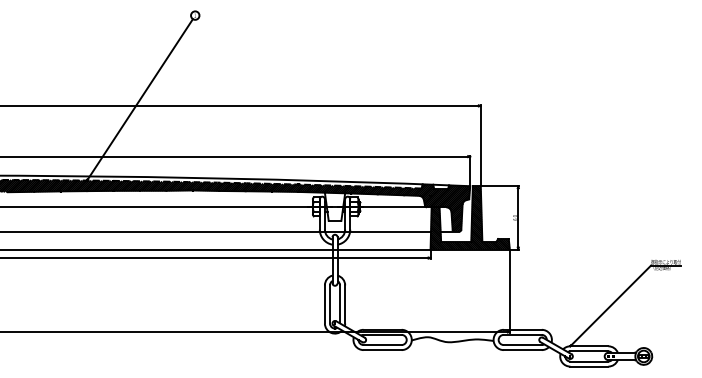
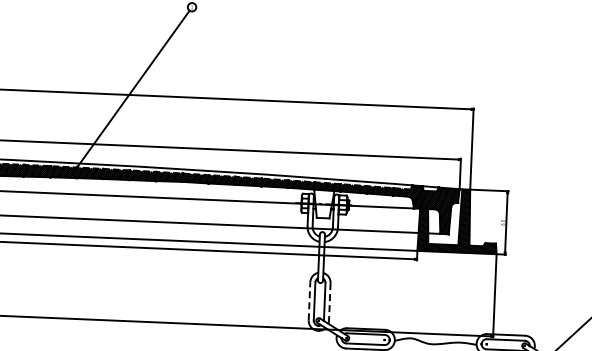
line: (324, 303) -> (309, 300), solid -> dashed
line: (345, 304) -> (330, 302), solid -> dashed

